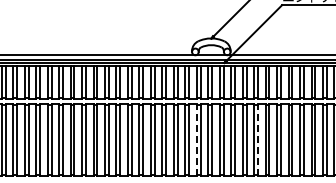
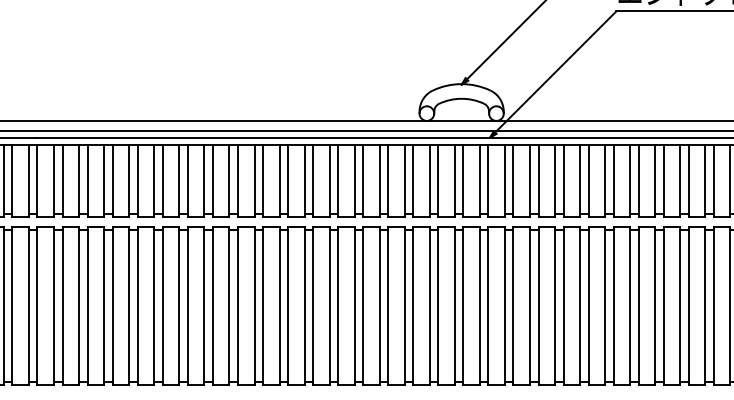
line: (196, 139) -> (429, 304), dashed -> solid
line: (258, 139) -> (564, 304), dashed -> solid

